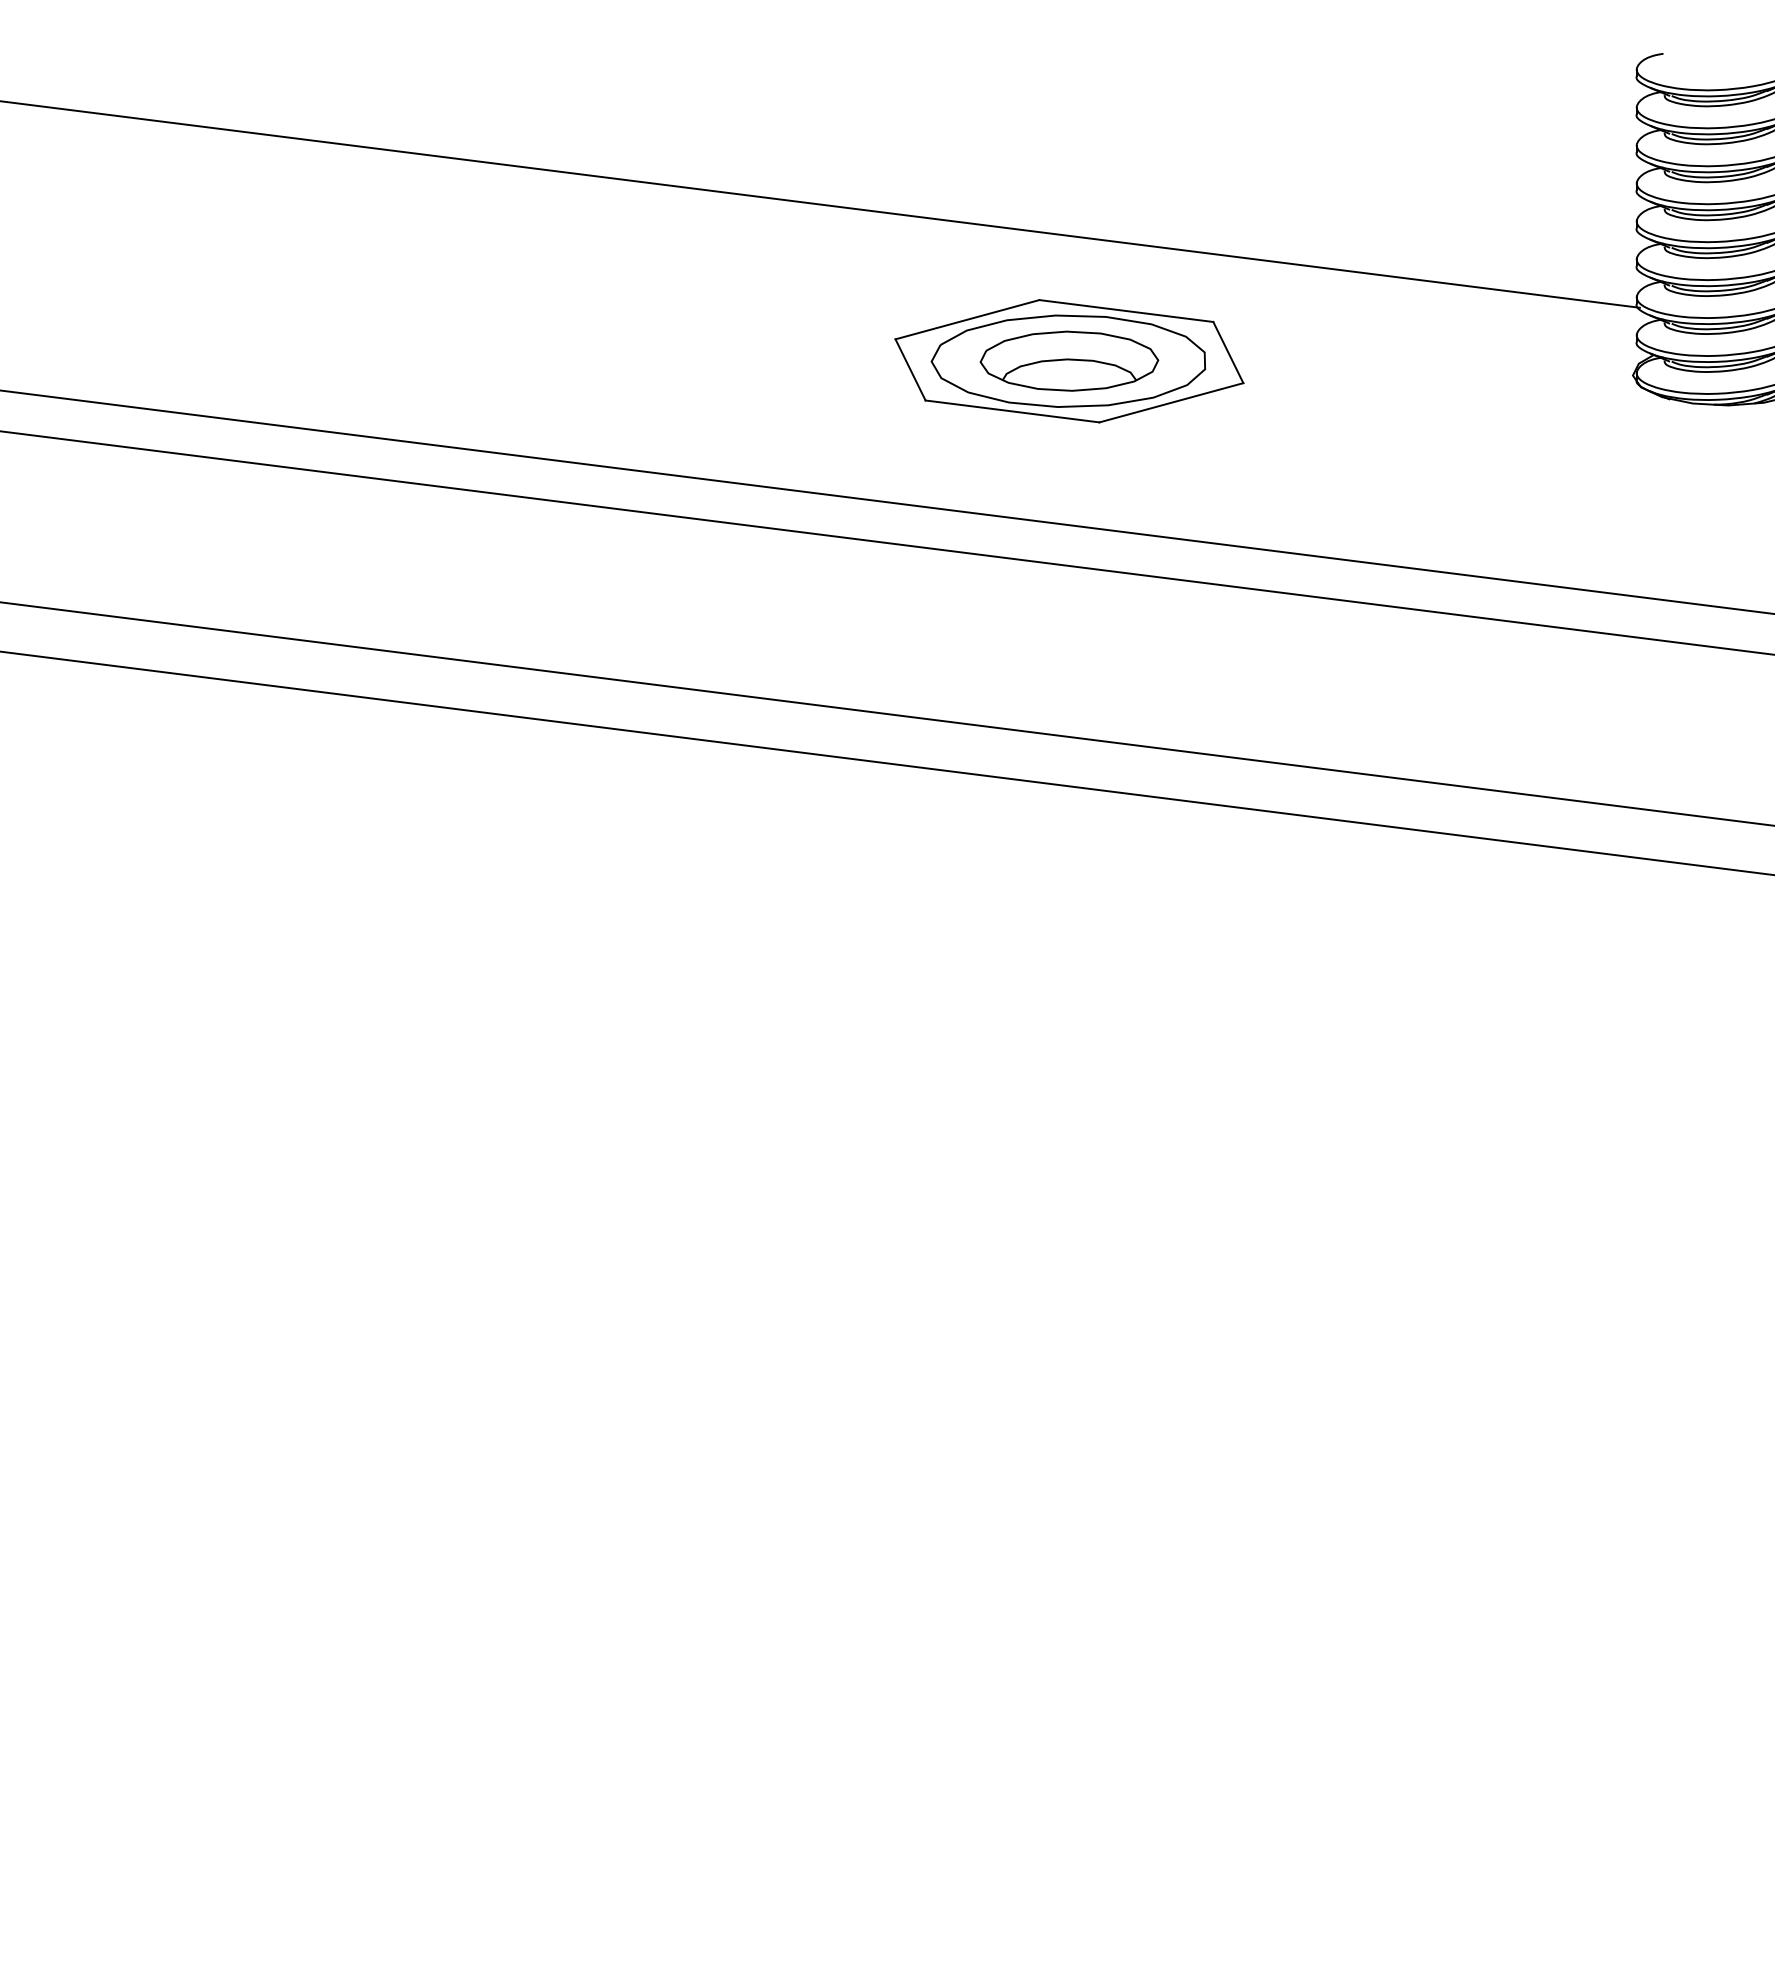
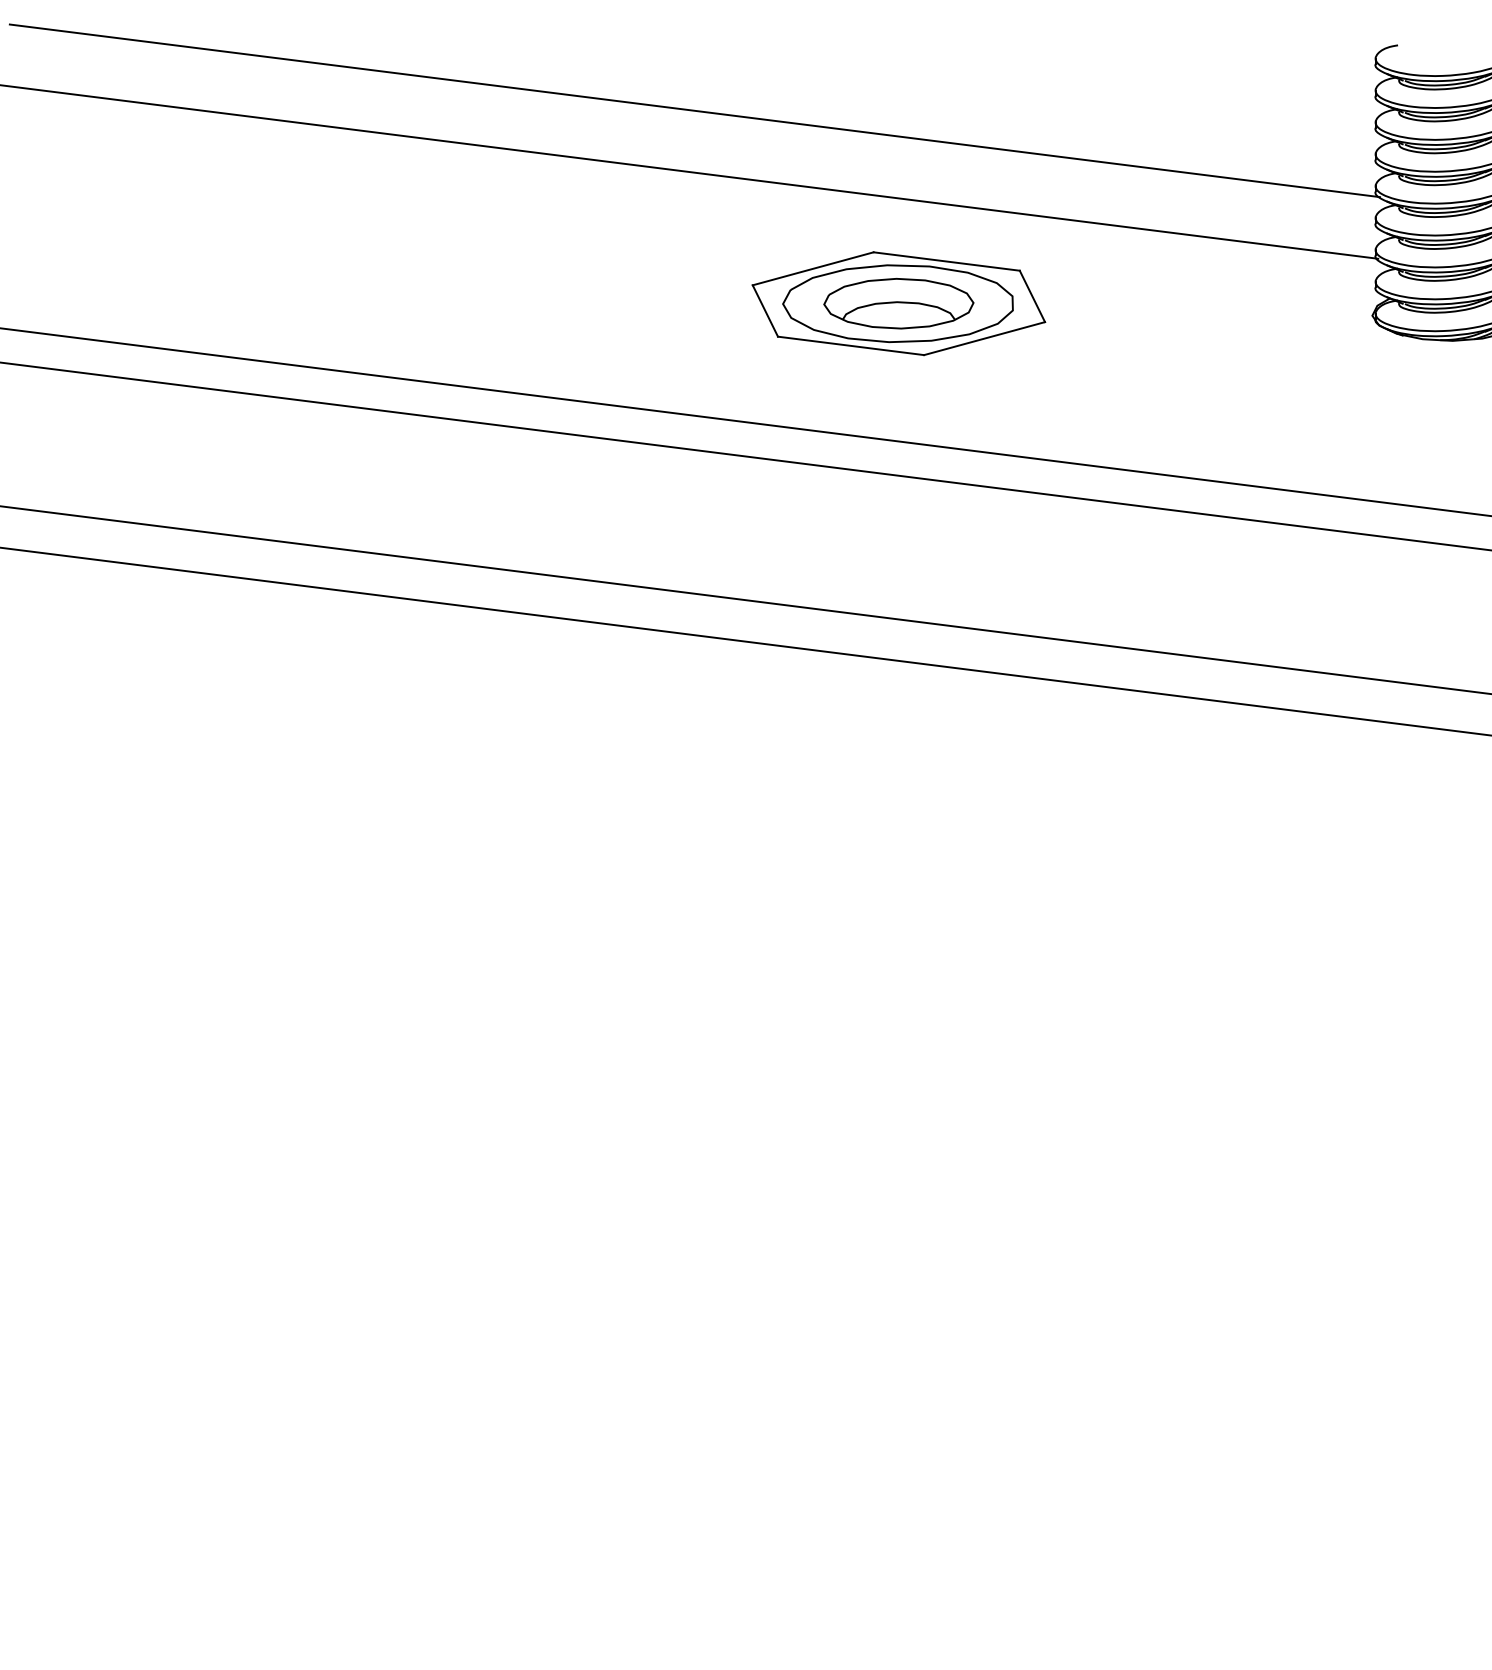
line: (826, 131) -> (694, 110), added

